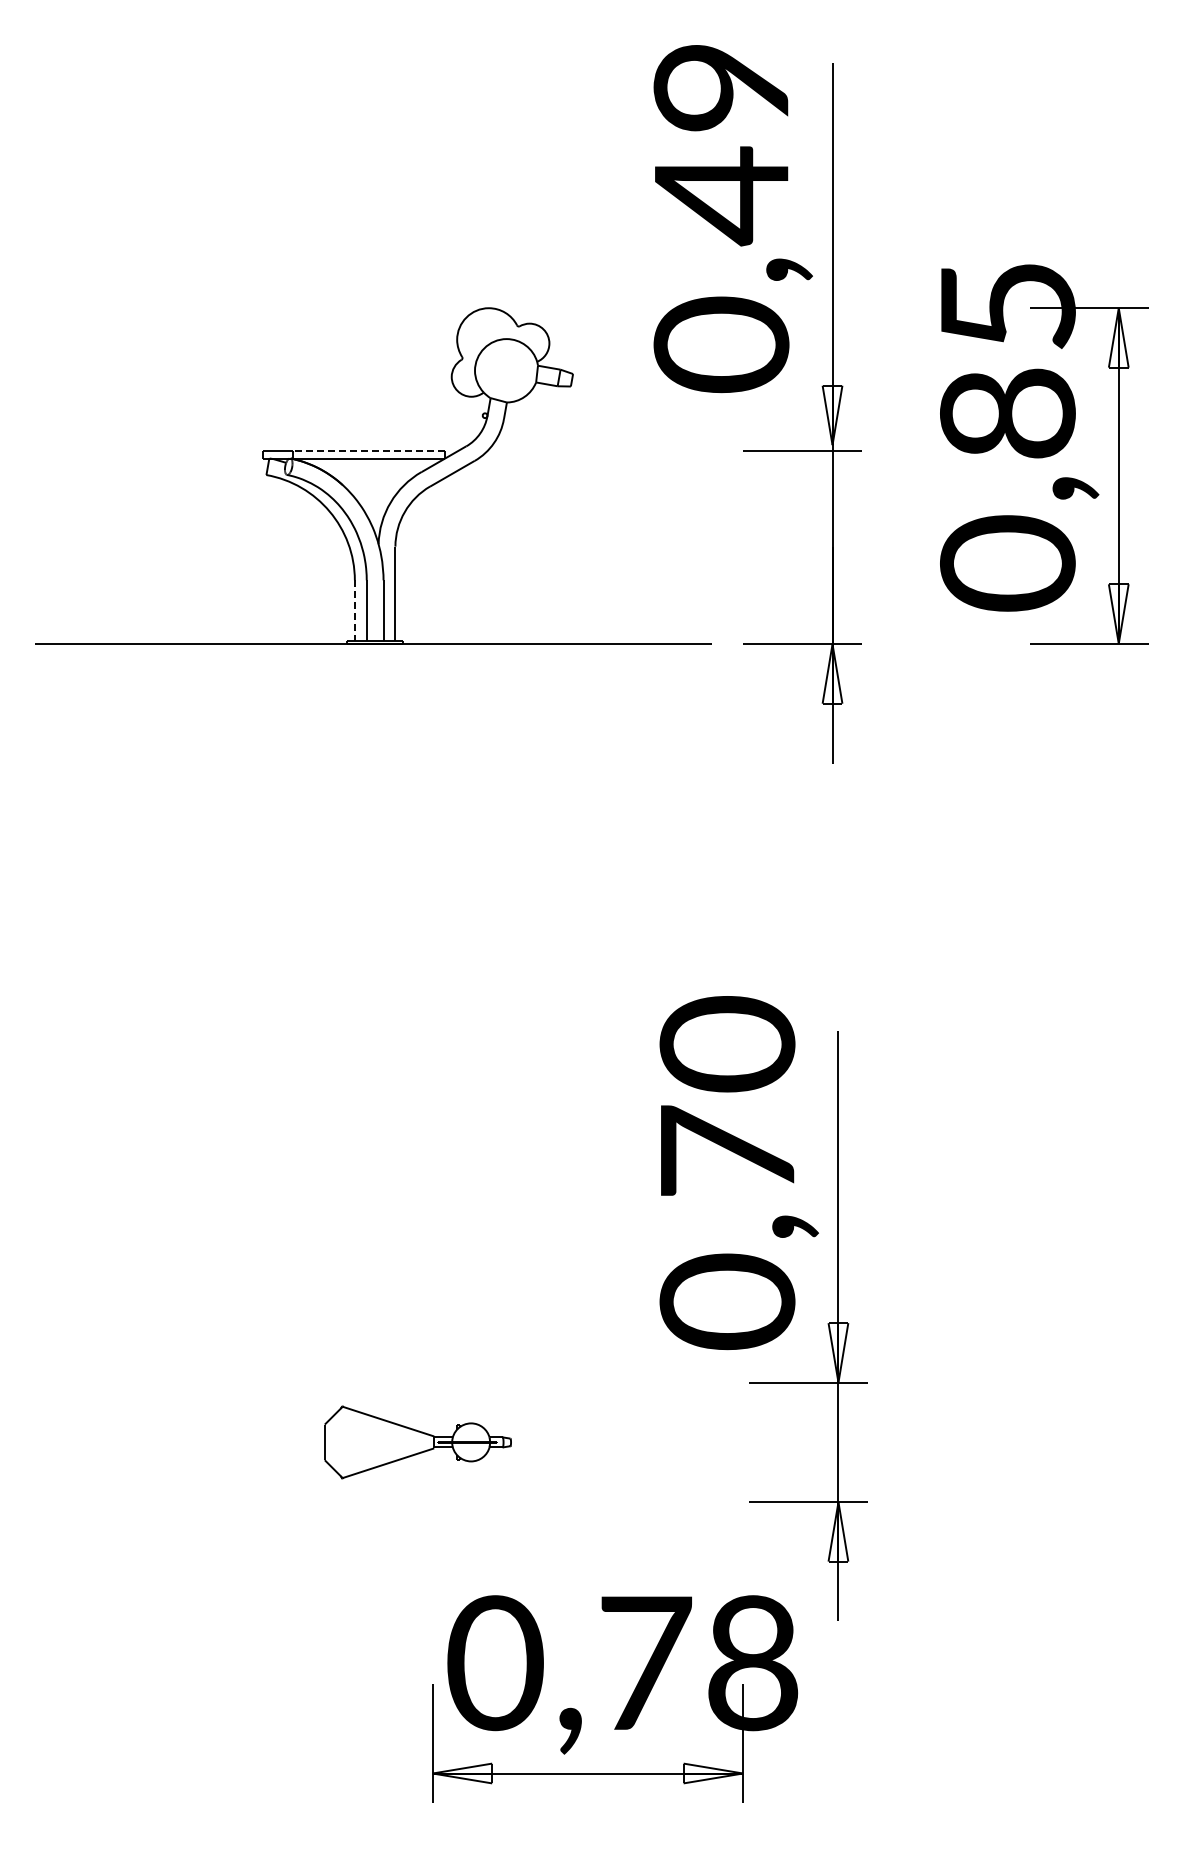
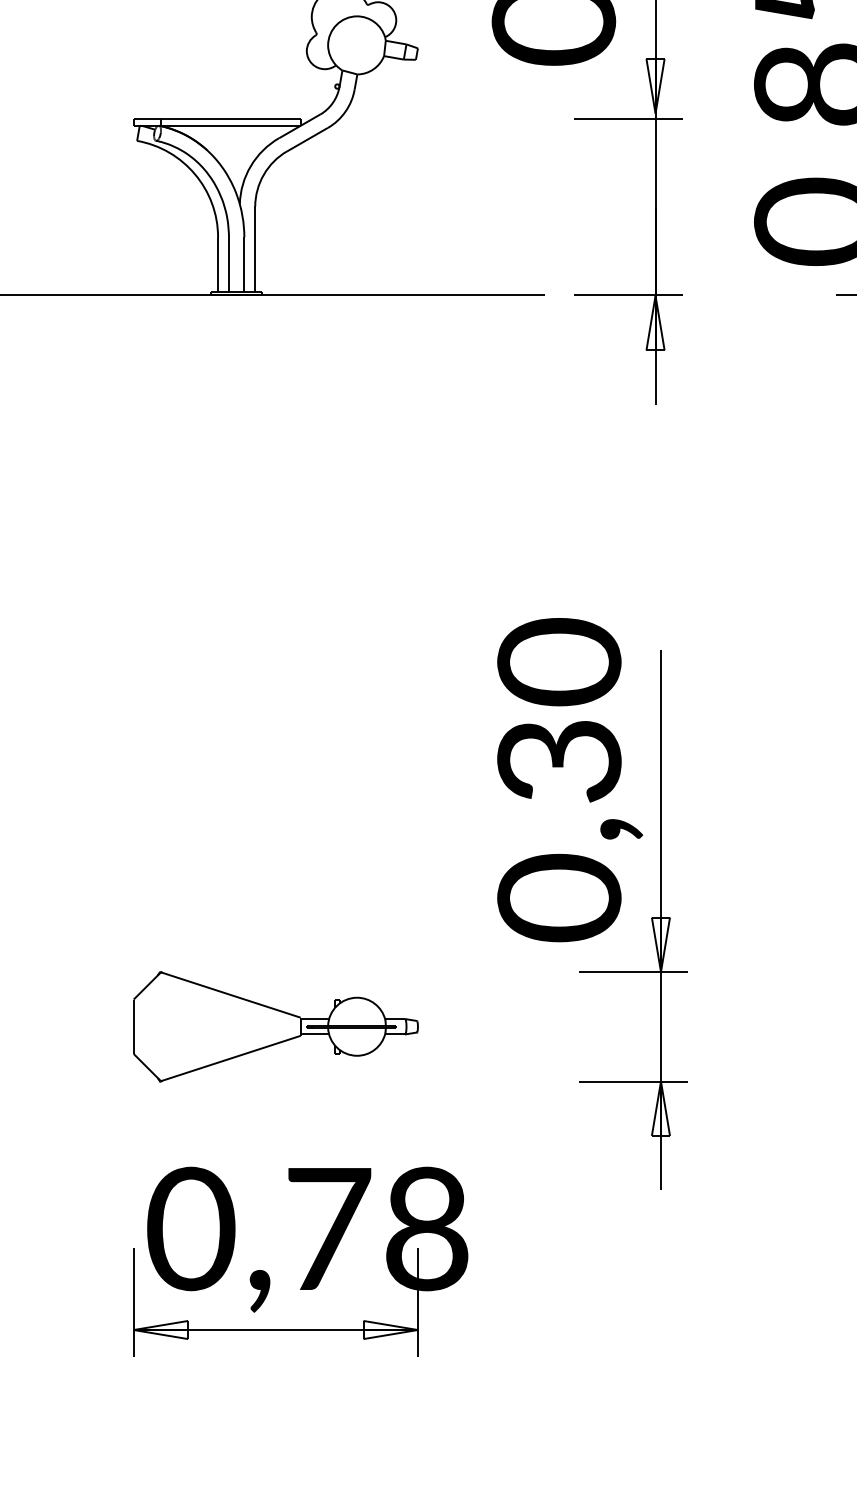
line: (368, 450) -> (230, 118), dashed -> solid
line: (354, 610) -> (217, 264), dashed -> solid
text: (727, 1151) -> (559, 760), 0,70 -> 0,30
part: (417, 1442) -> (275, 1026), size x1.67
part: (626, 1704) -> (311, 1266), moved

